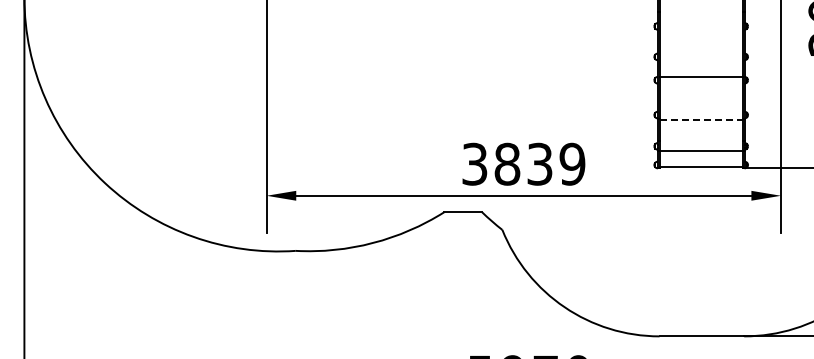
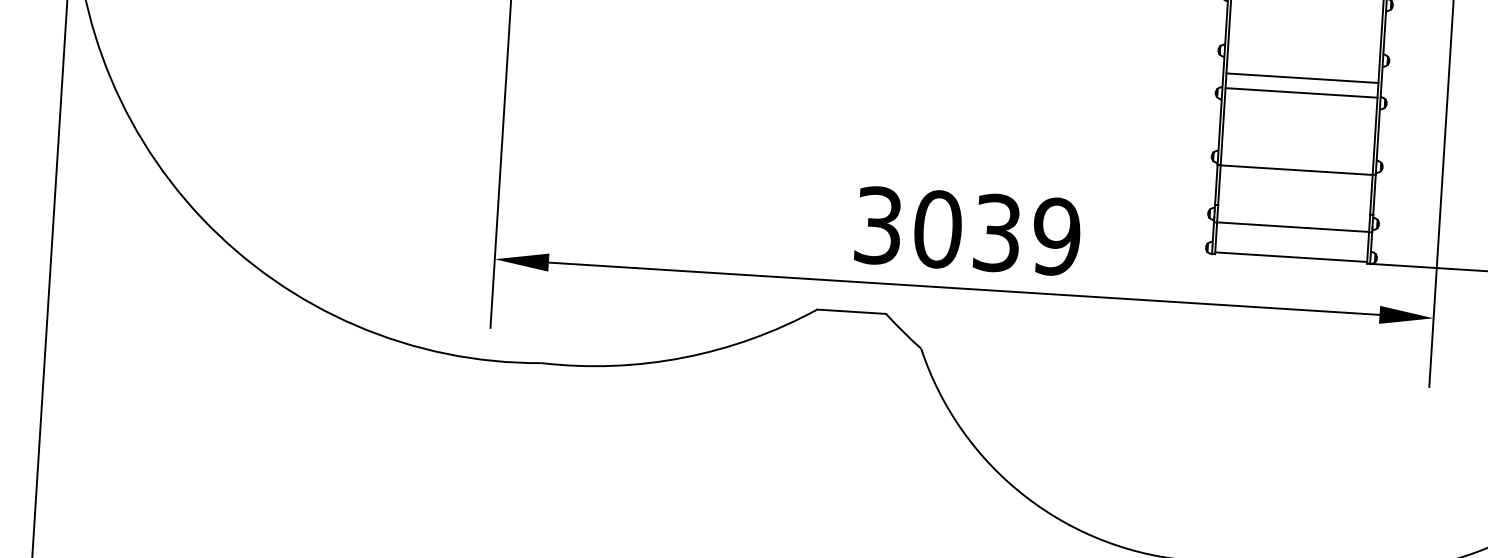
line: (700, 69) -> (1301, 78), added
line: (701, 119) -> (1297, 169), dashed -> solid
text: (507, 164) -> (938, 229), 3839 -> 3039

